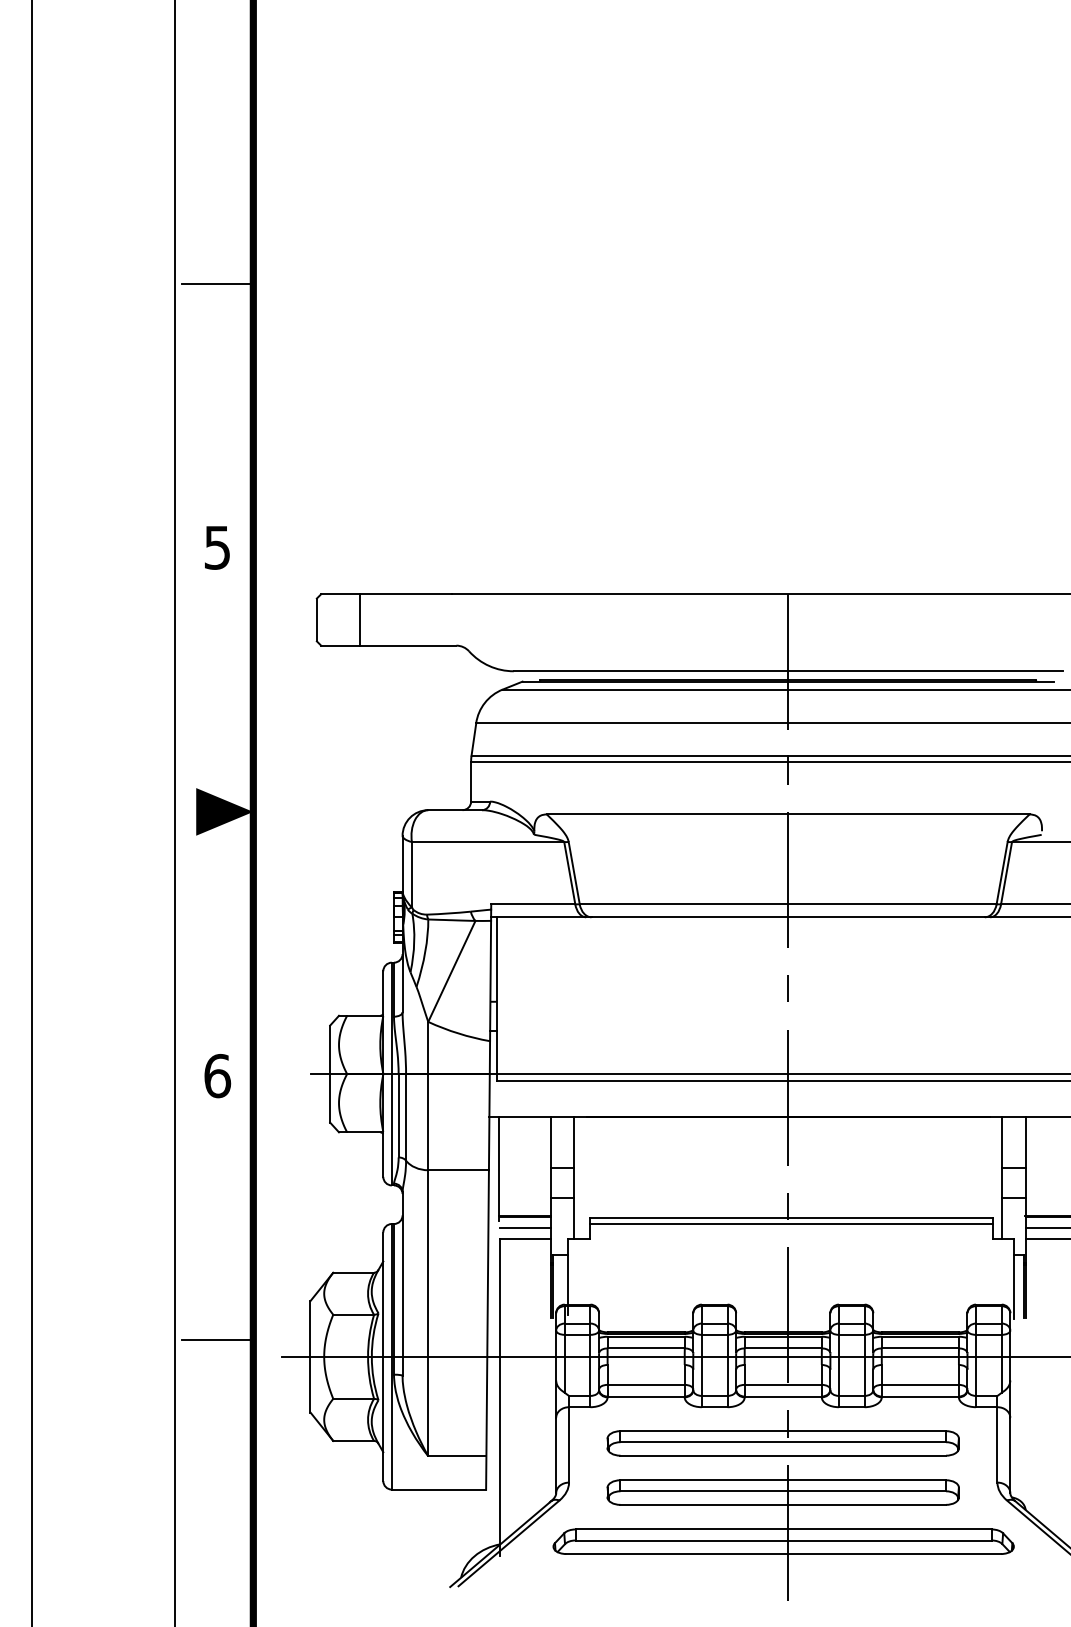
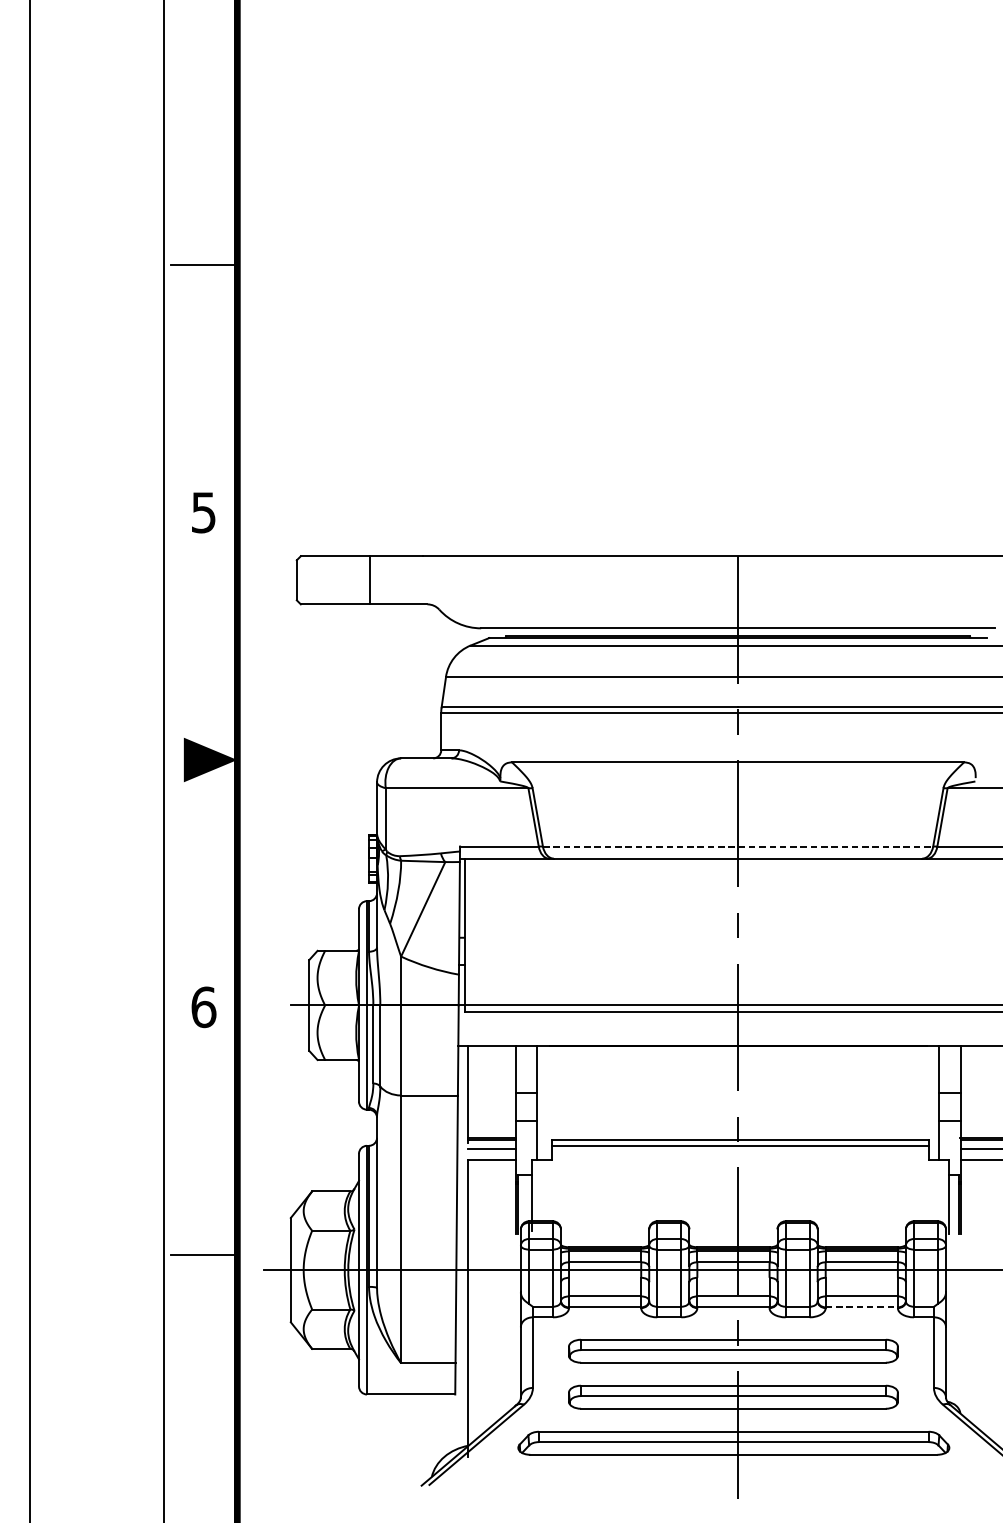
line: (359, 619) -> (369, 579), moved
line: (788, 904) -> (738, 846), solid -> dashed
line: (920, 1396) -> (861, 1307), solid -> dashed

